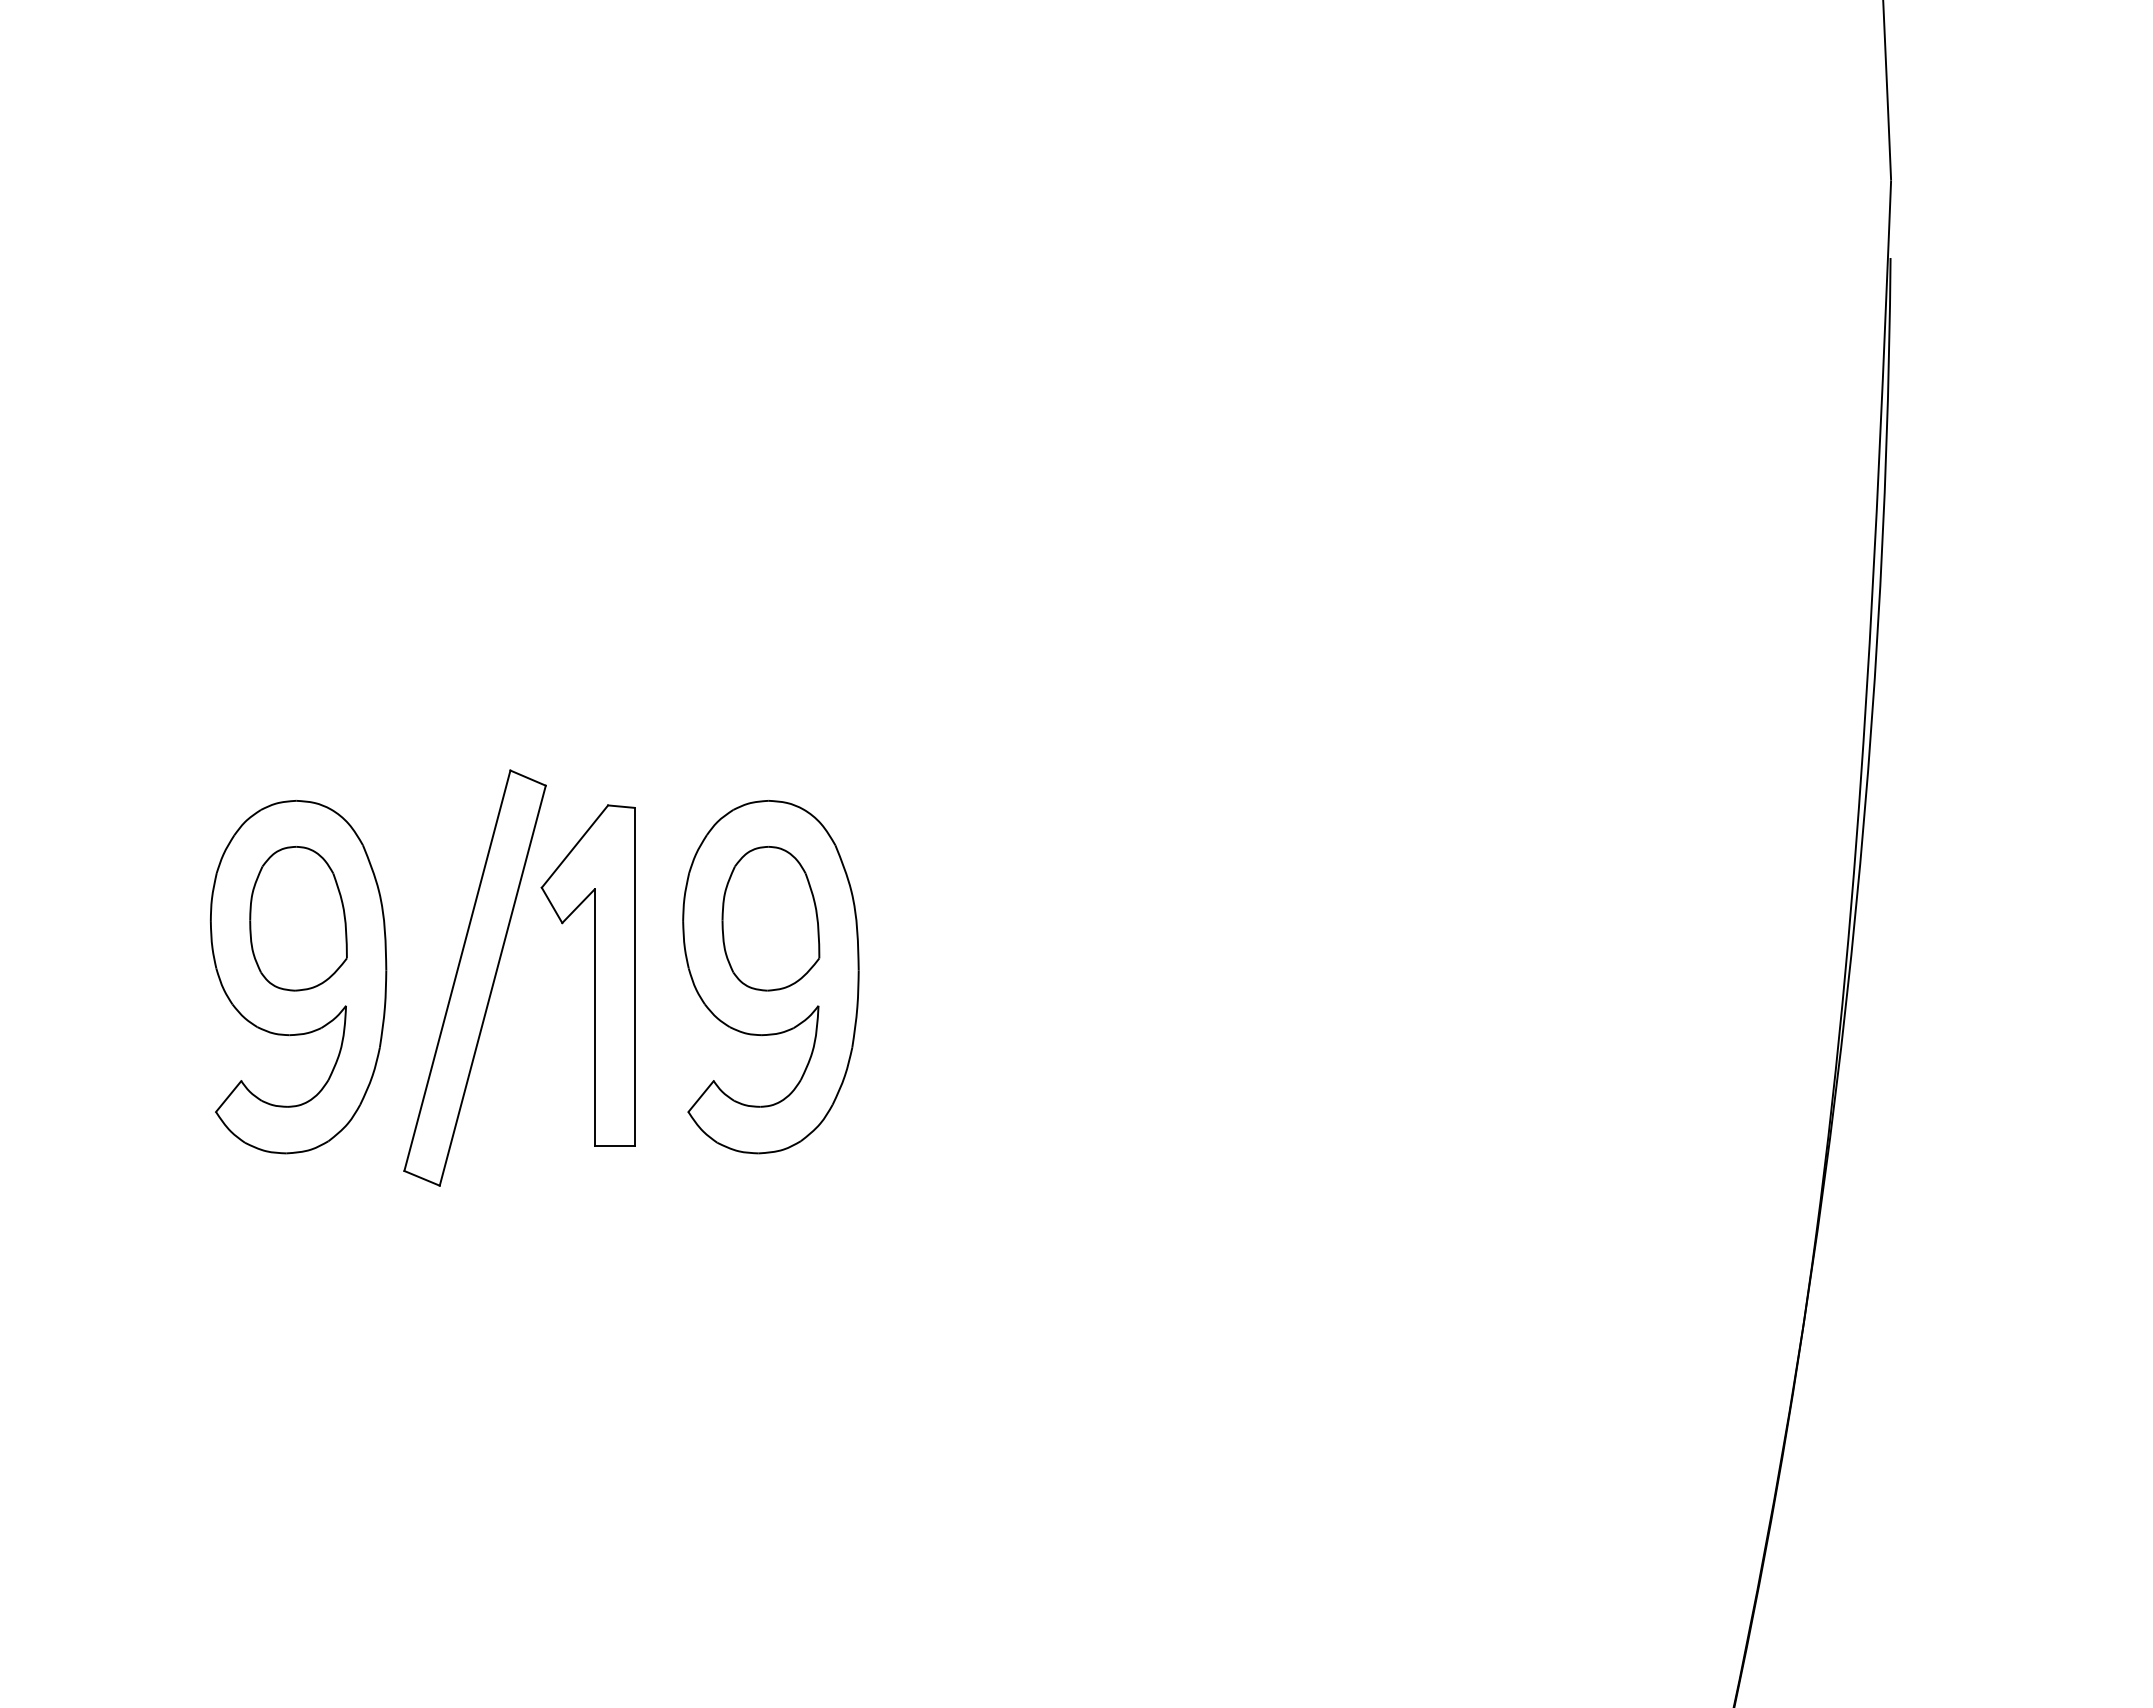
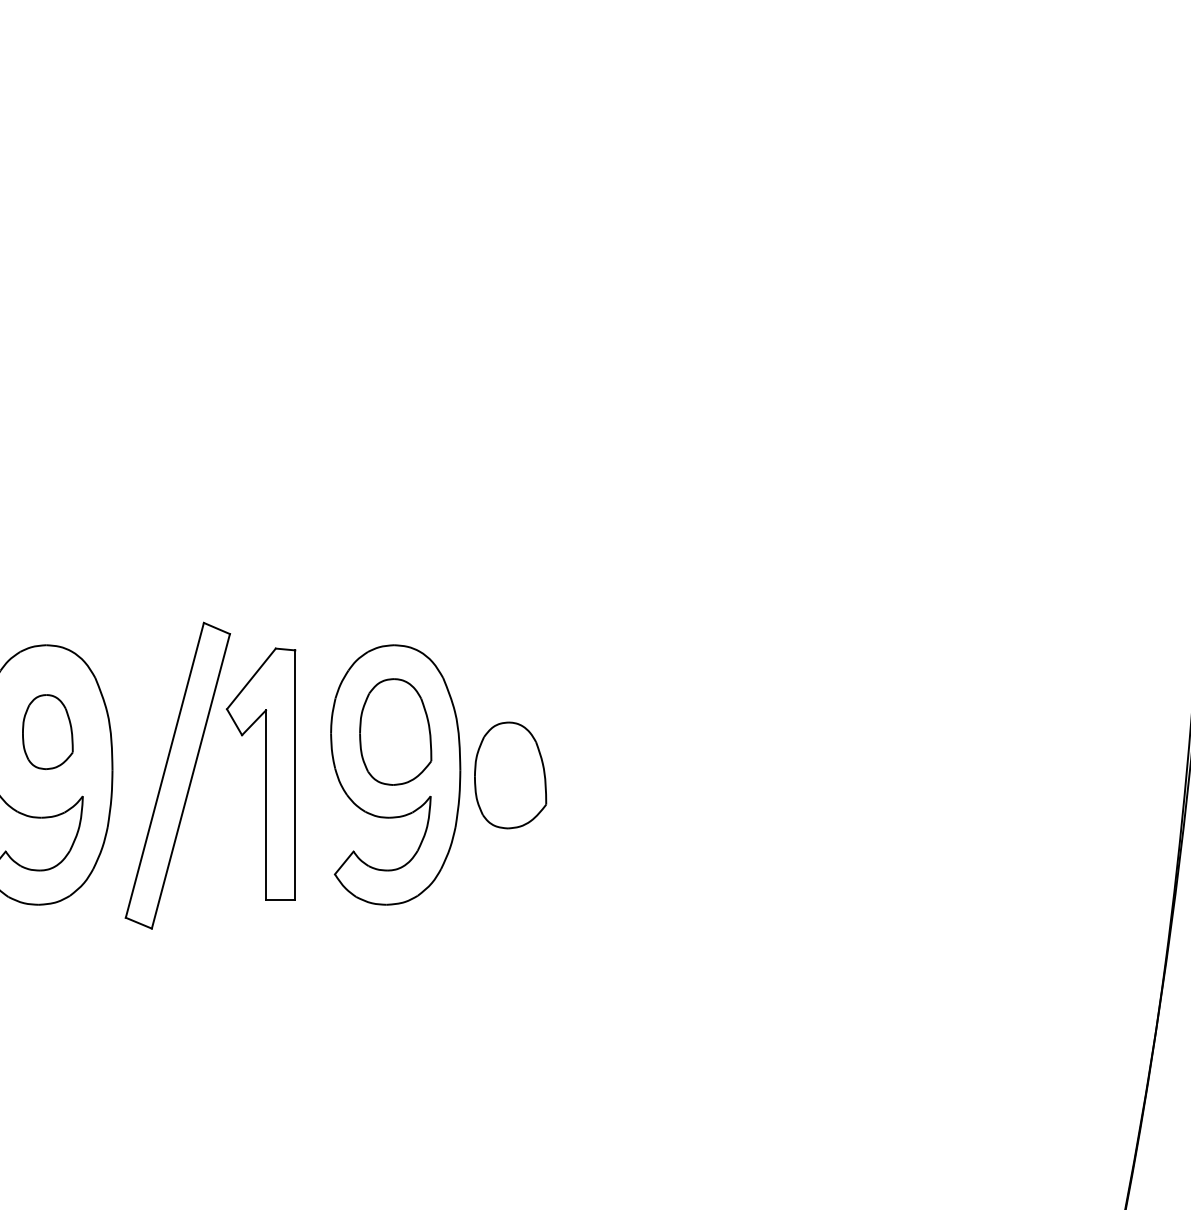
part: (298, 918) -> (47, 731), size x0.7
part: (926, 977) -> (510, 775), added

